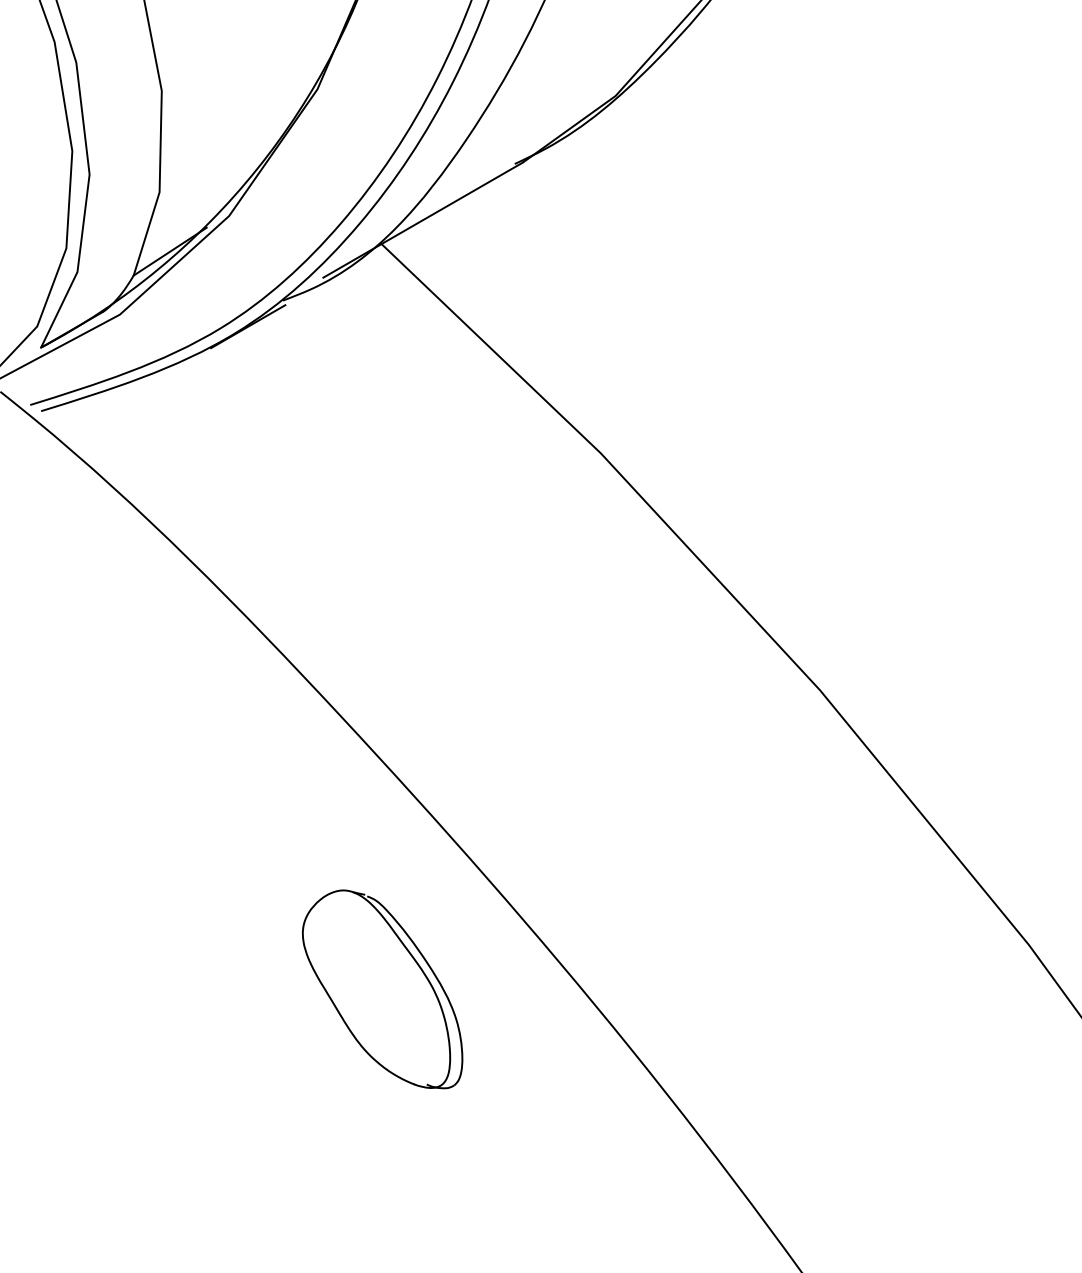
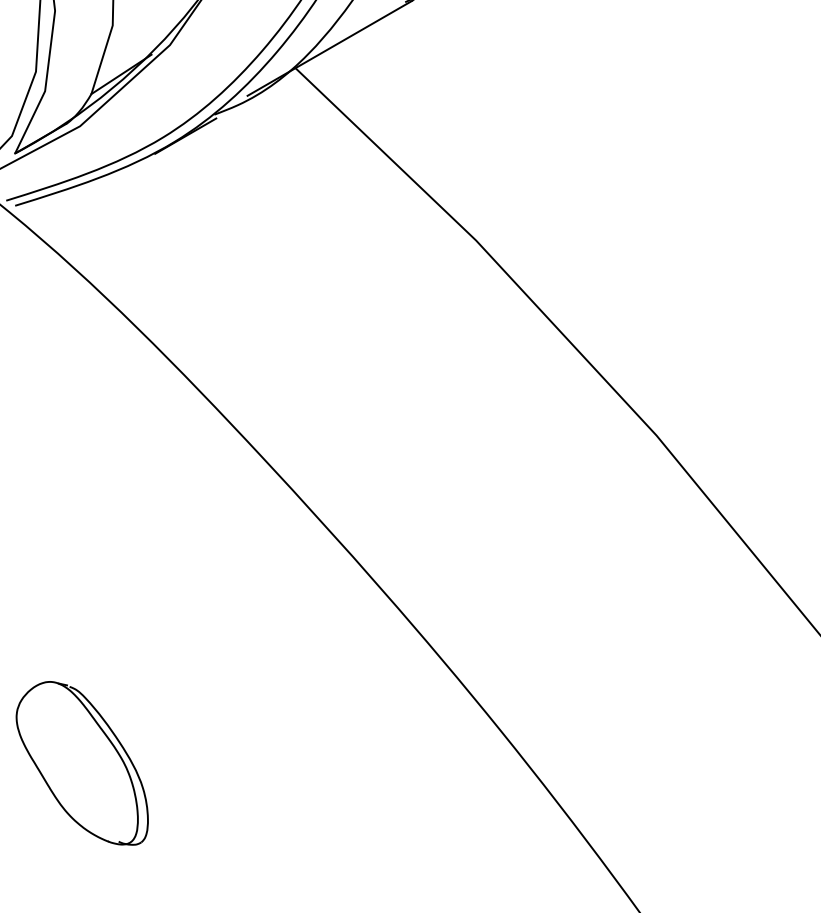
part: (382, 989) -> (82, 763), moved

